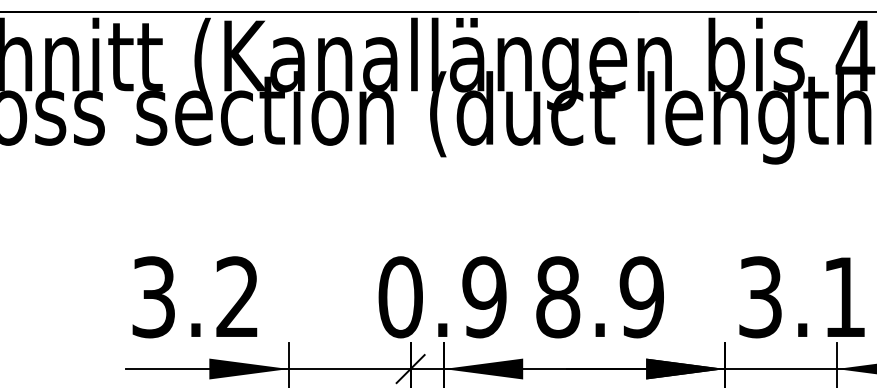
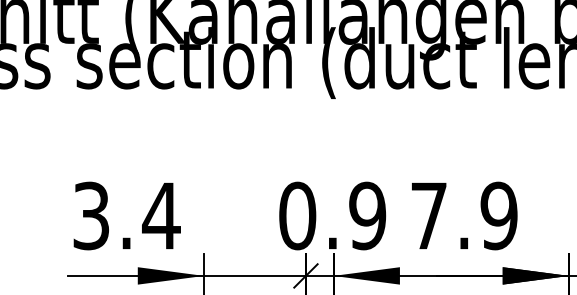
text: (237, 296) -> (161, 215), 3.2 -> 3.4
text: (558, 297) -> (429, 216), 8.9 -> 7.9

